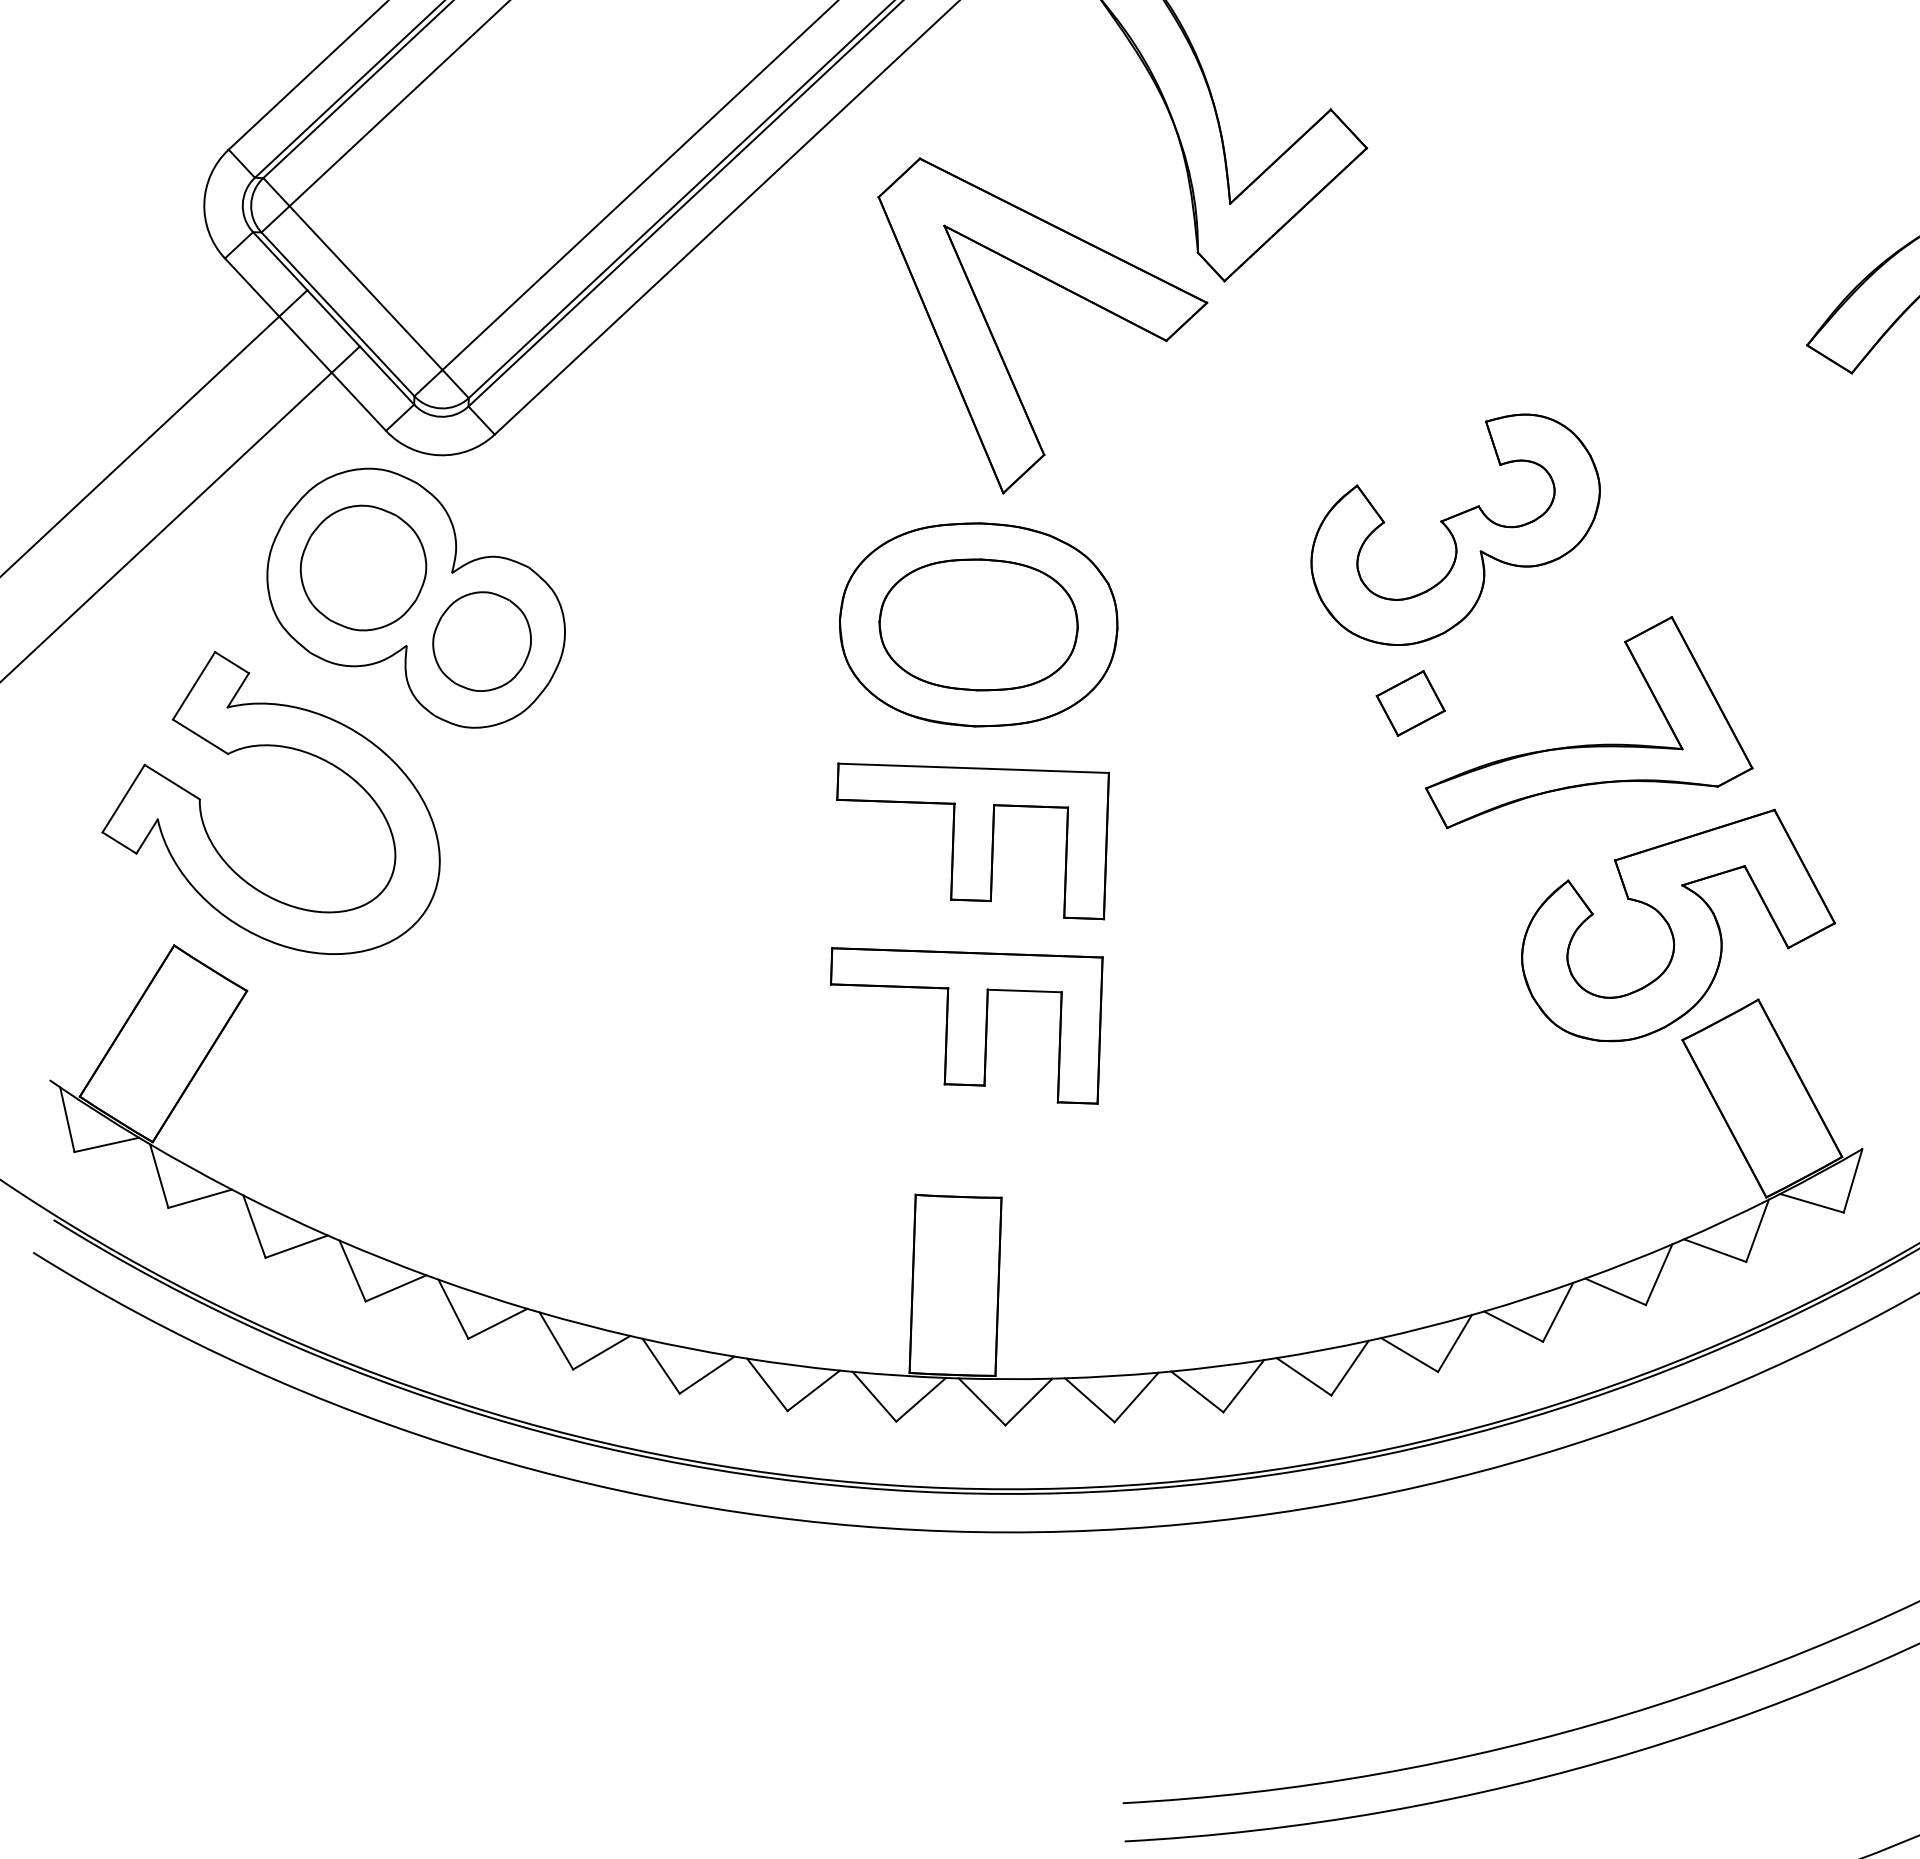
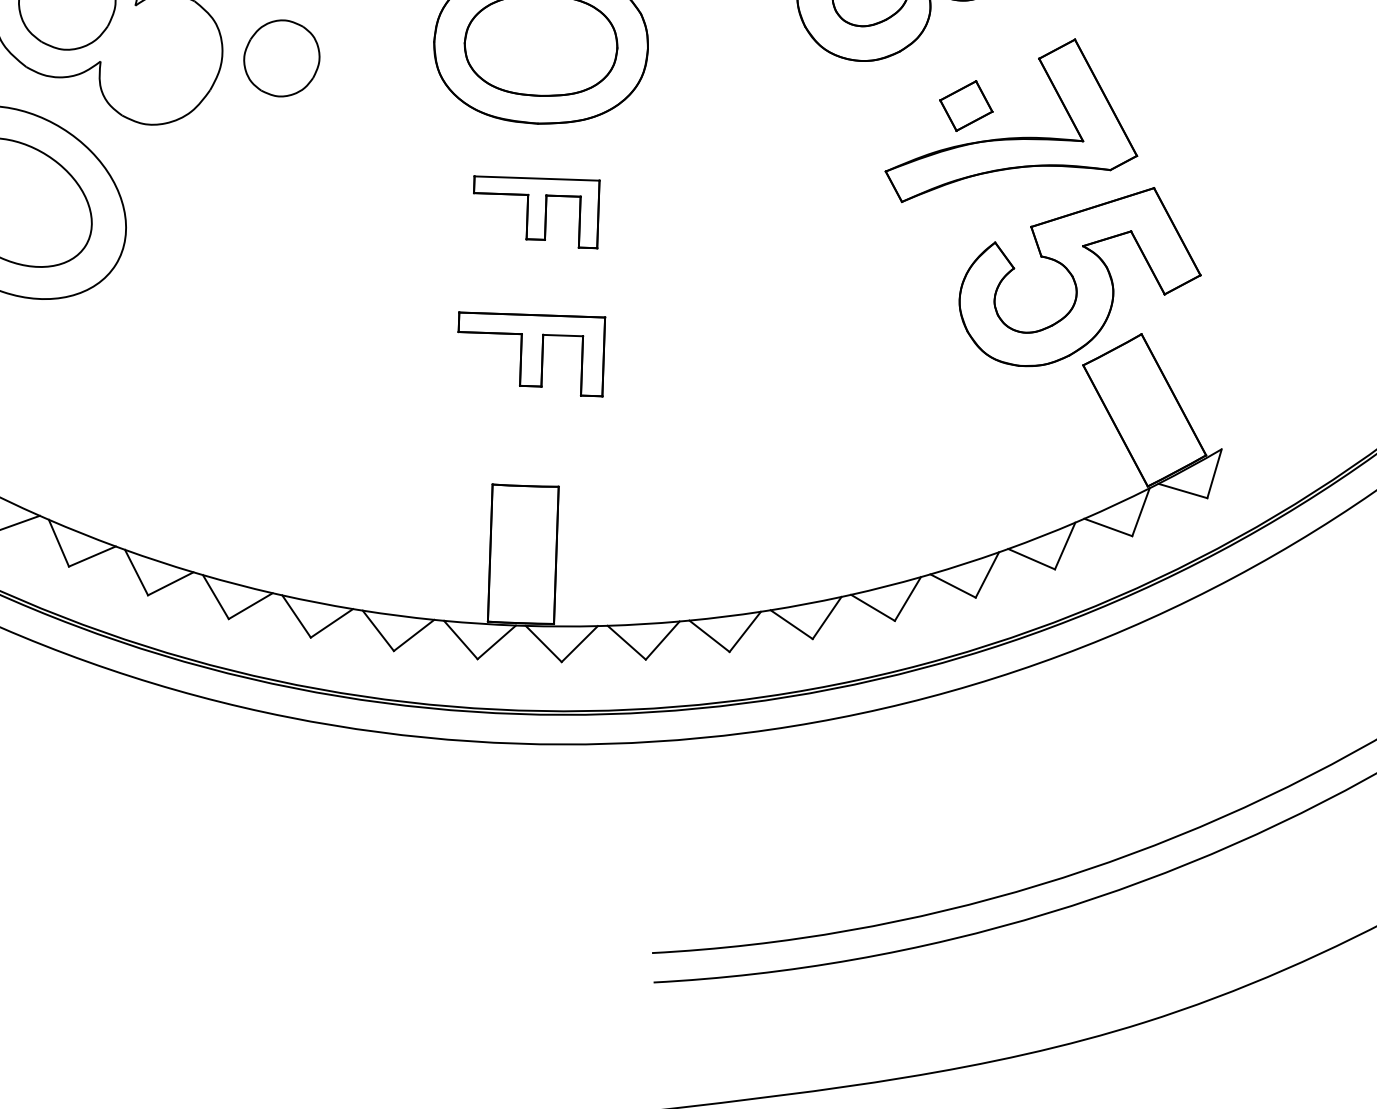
part: (481, 641) -> (281, 58), moved
part: (1410, 703) -> (966, 106), moved
part: (972, 841) -> (536, 212), size x0.6
part: (966, 1025) -> (531, 354), size x0.7

